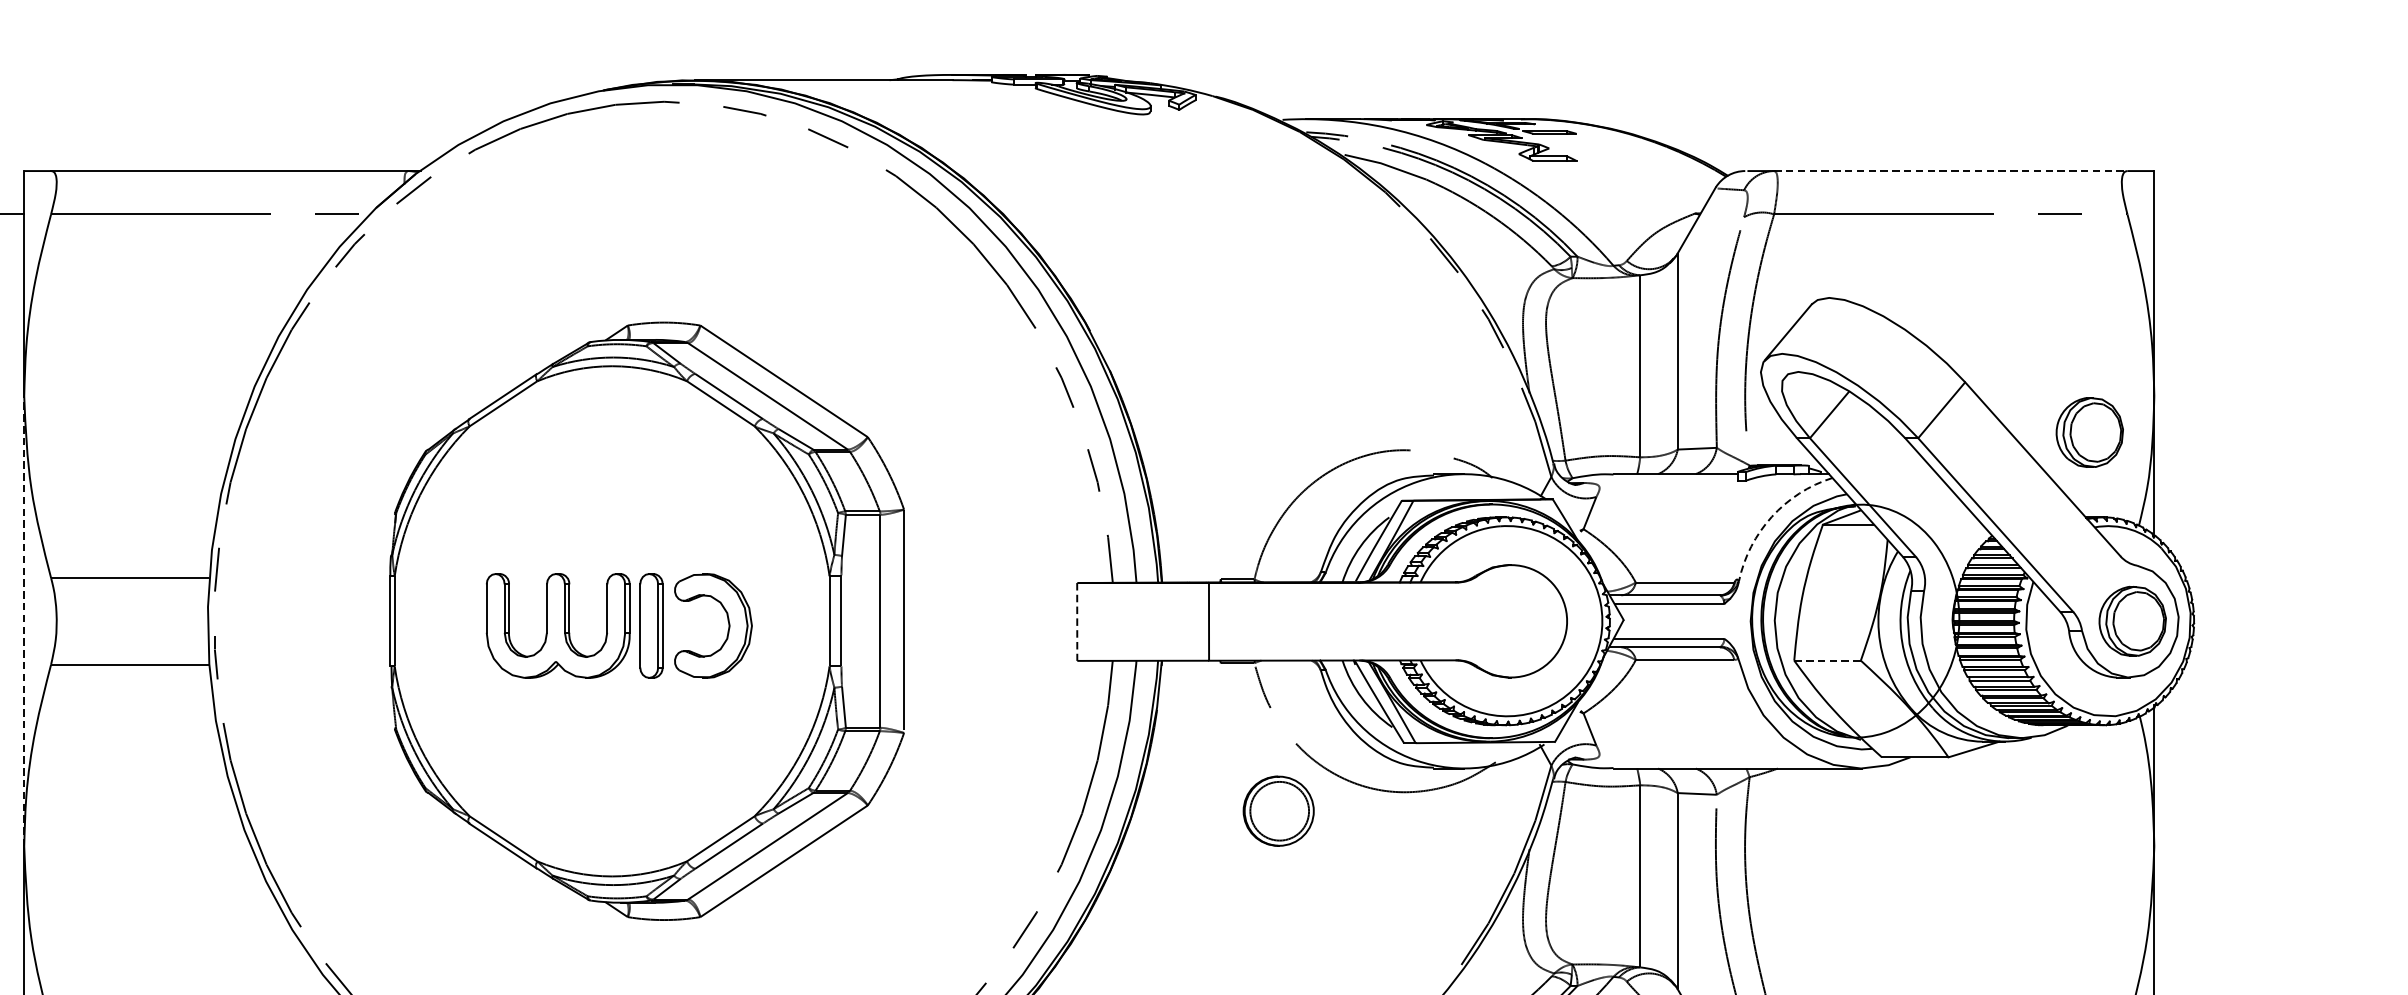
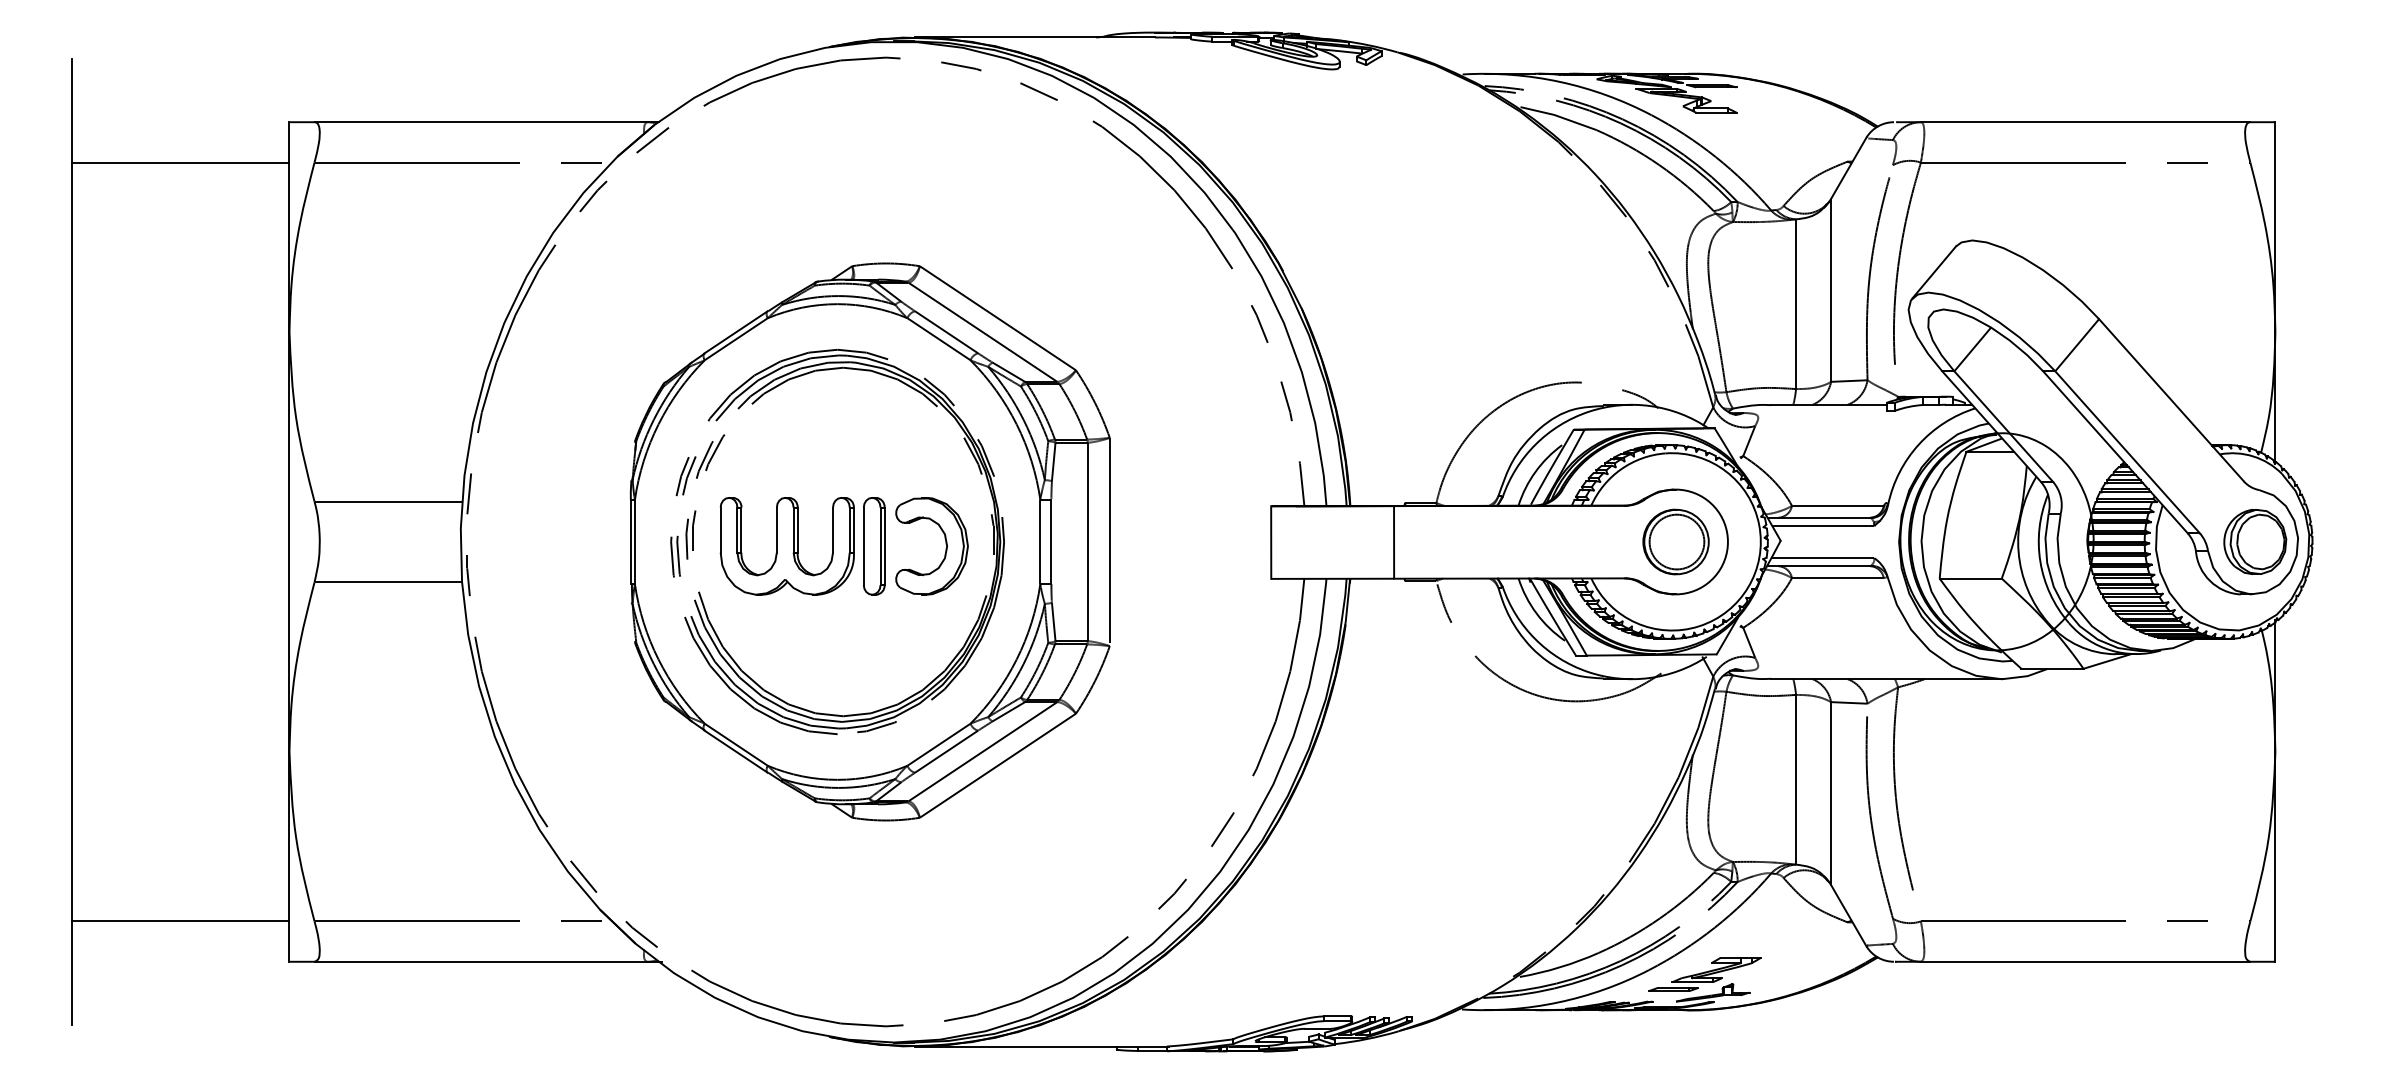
line: (1950, 171) -> (2085, 122), dashed -> solid
part: (2090, 432) -> (2215, 365), removed
arc: (1771, 516) -> (1918, 444), dashed -> solid
part: (459, 596) -> (695, 518), added
line: (24, 620) -> (289, 541), dashed -> solid
line: (1077, 622) -> (1271, 543), dashed -> solid
line: (1828, 660) -> (1971, 578), dashed -> solid
part: (1278, 810) -> (1675, 541), moved

